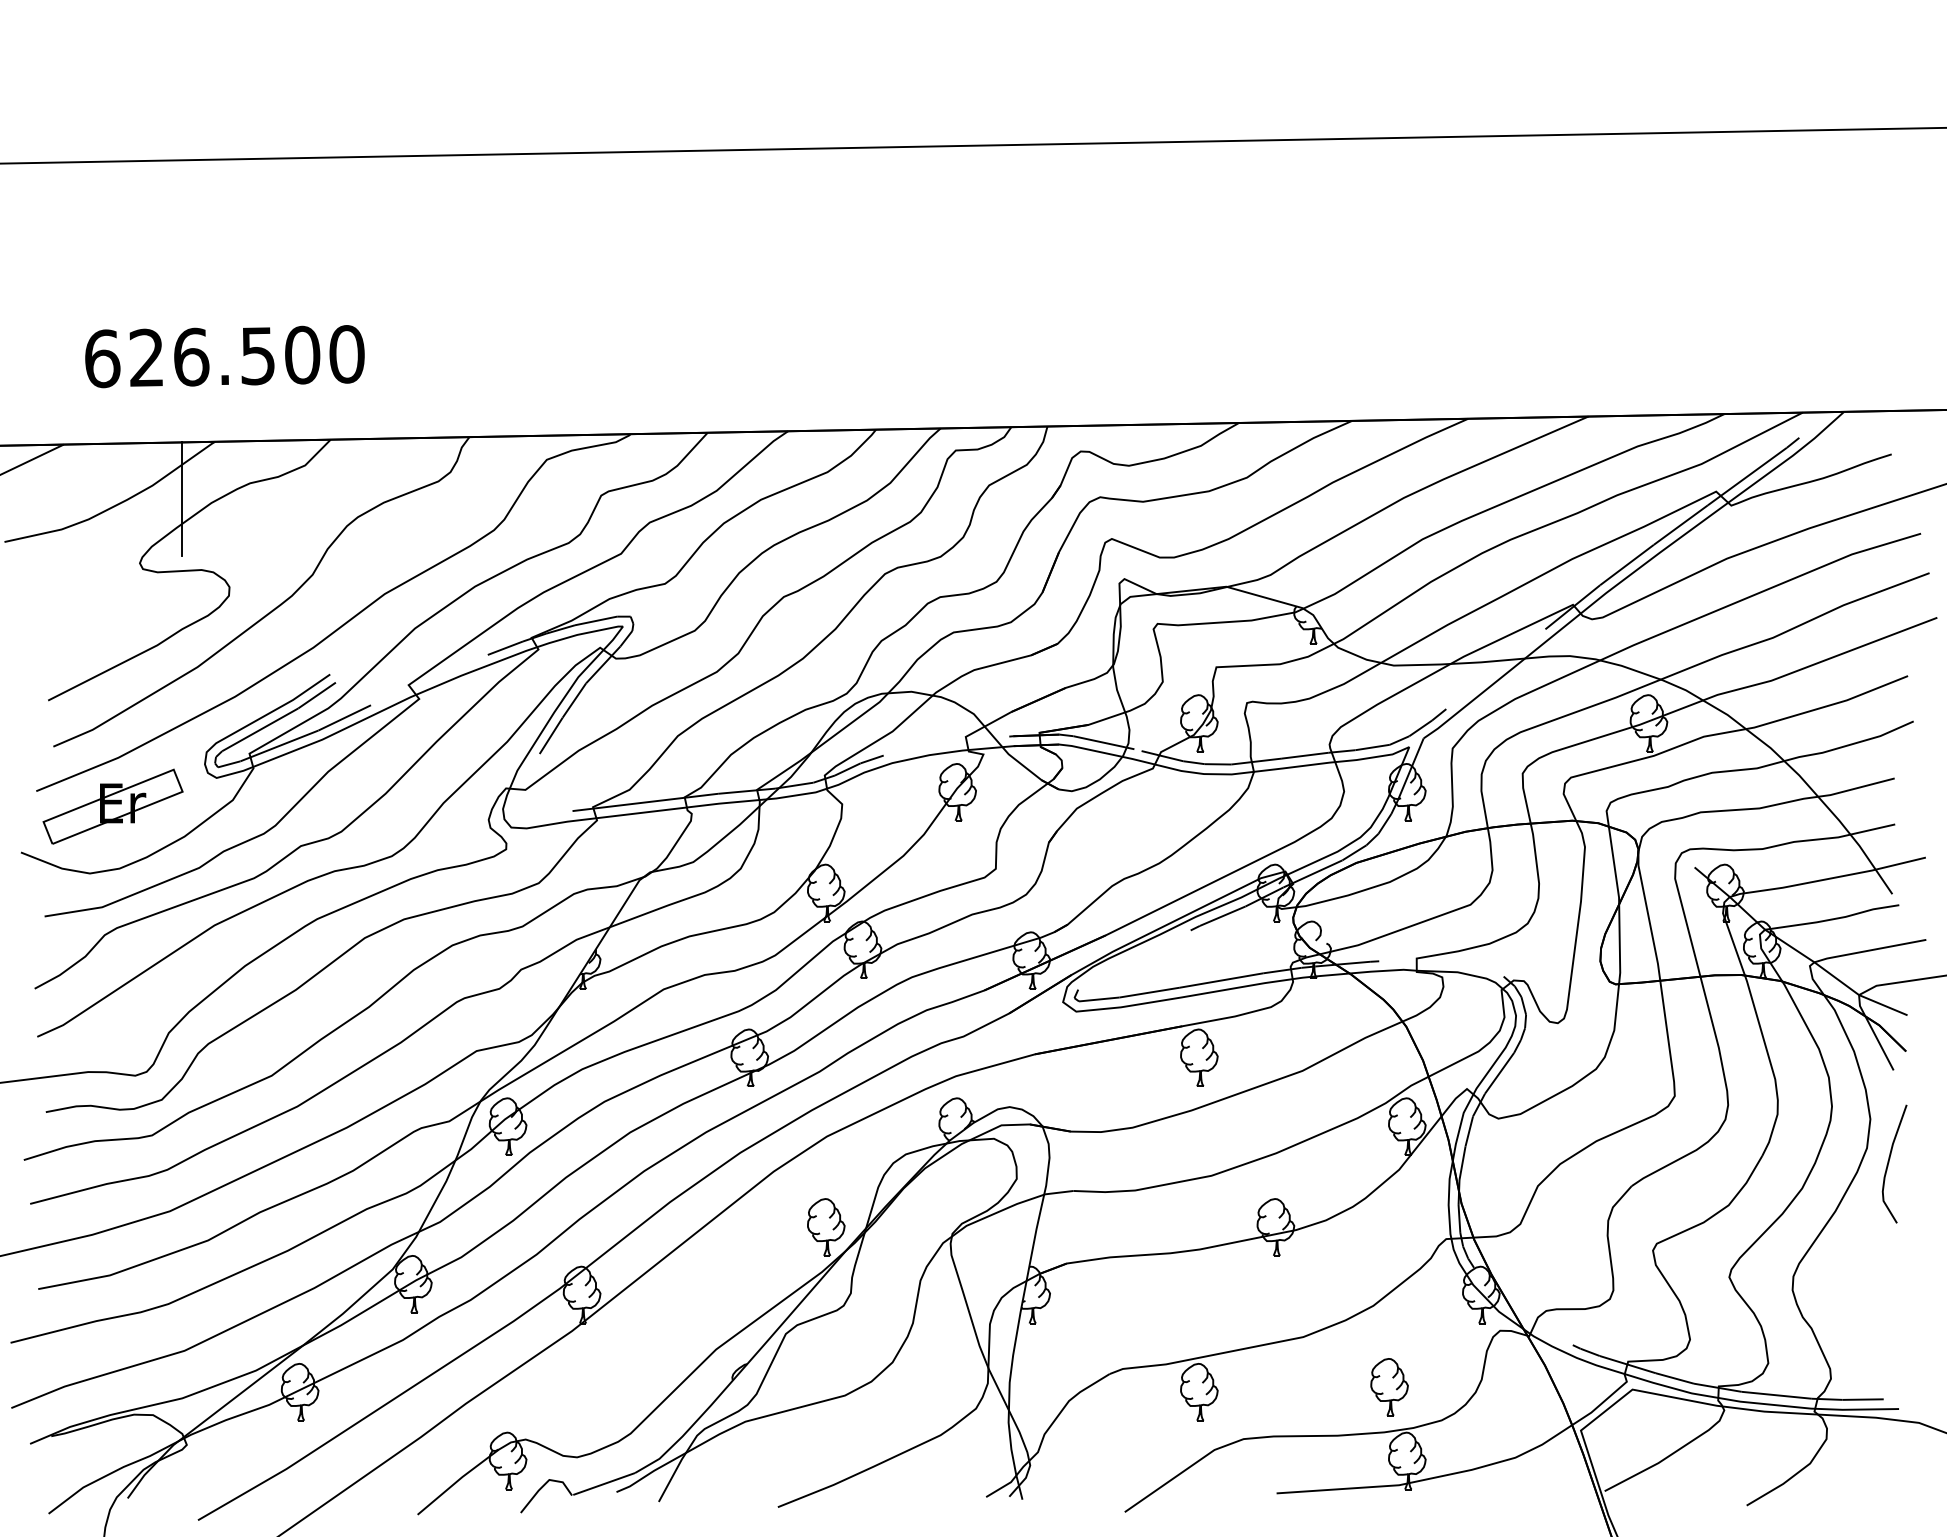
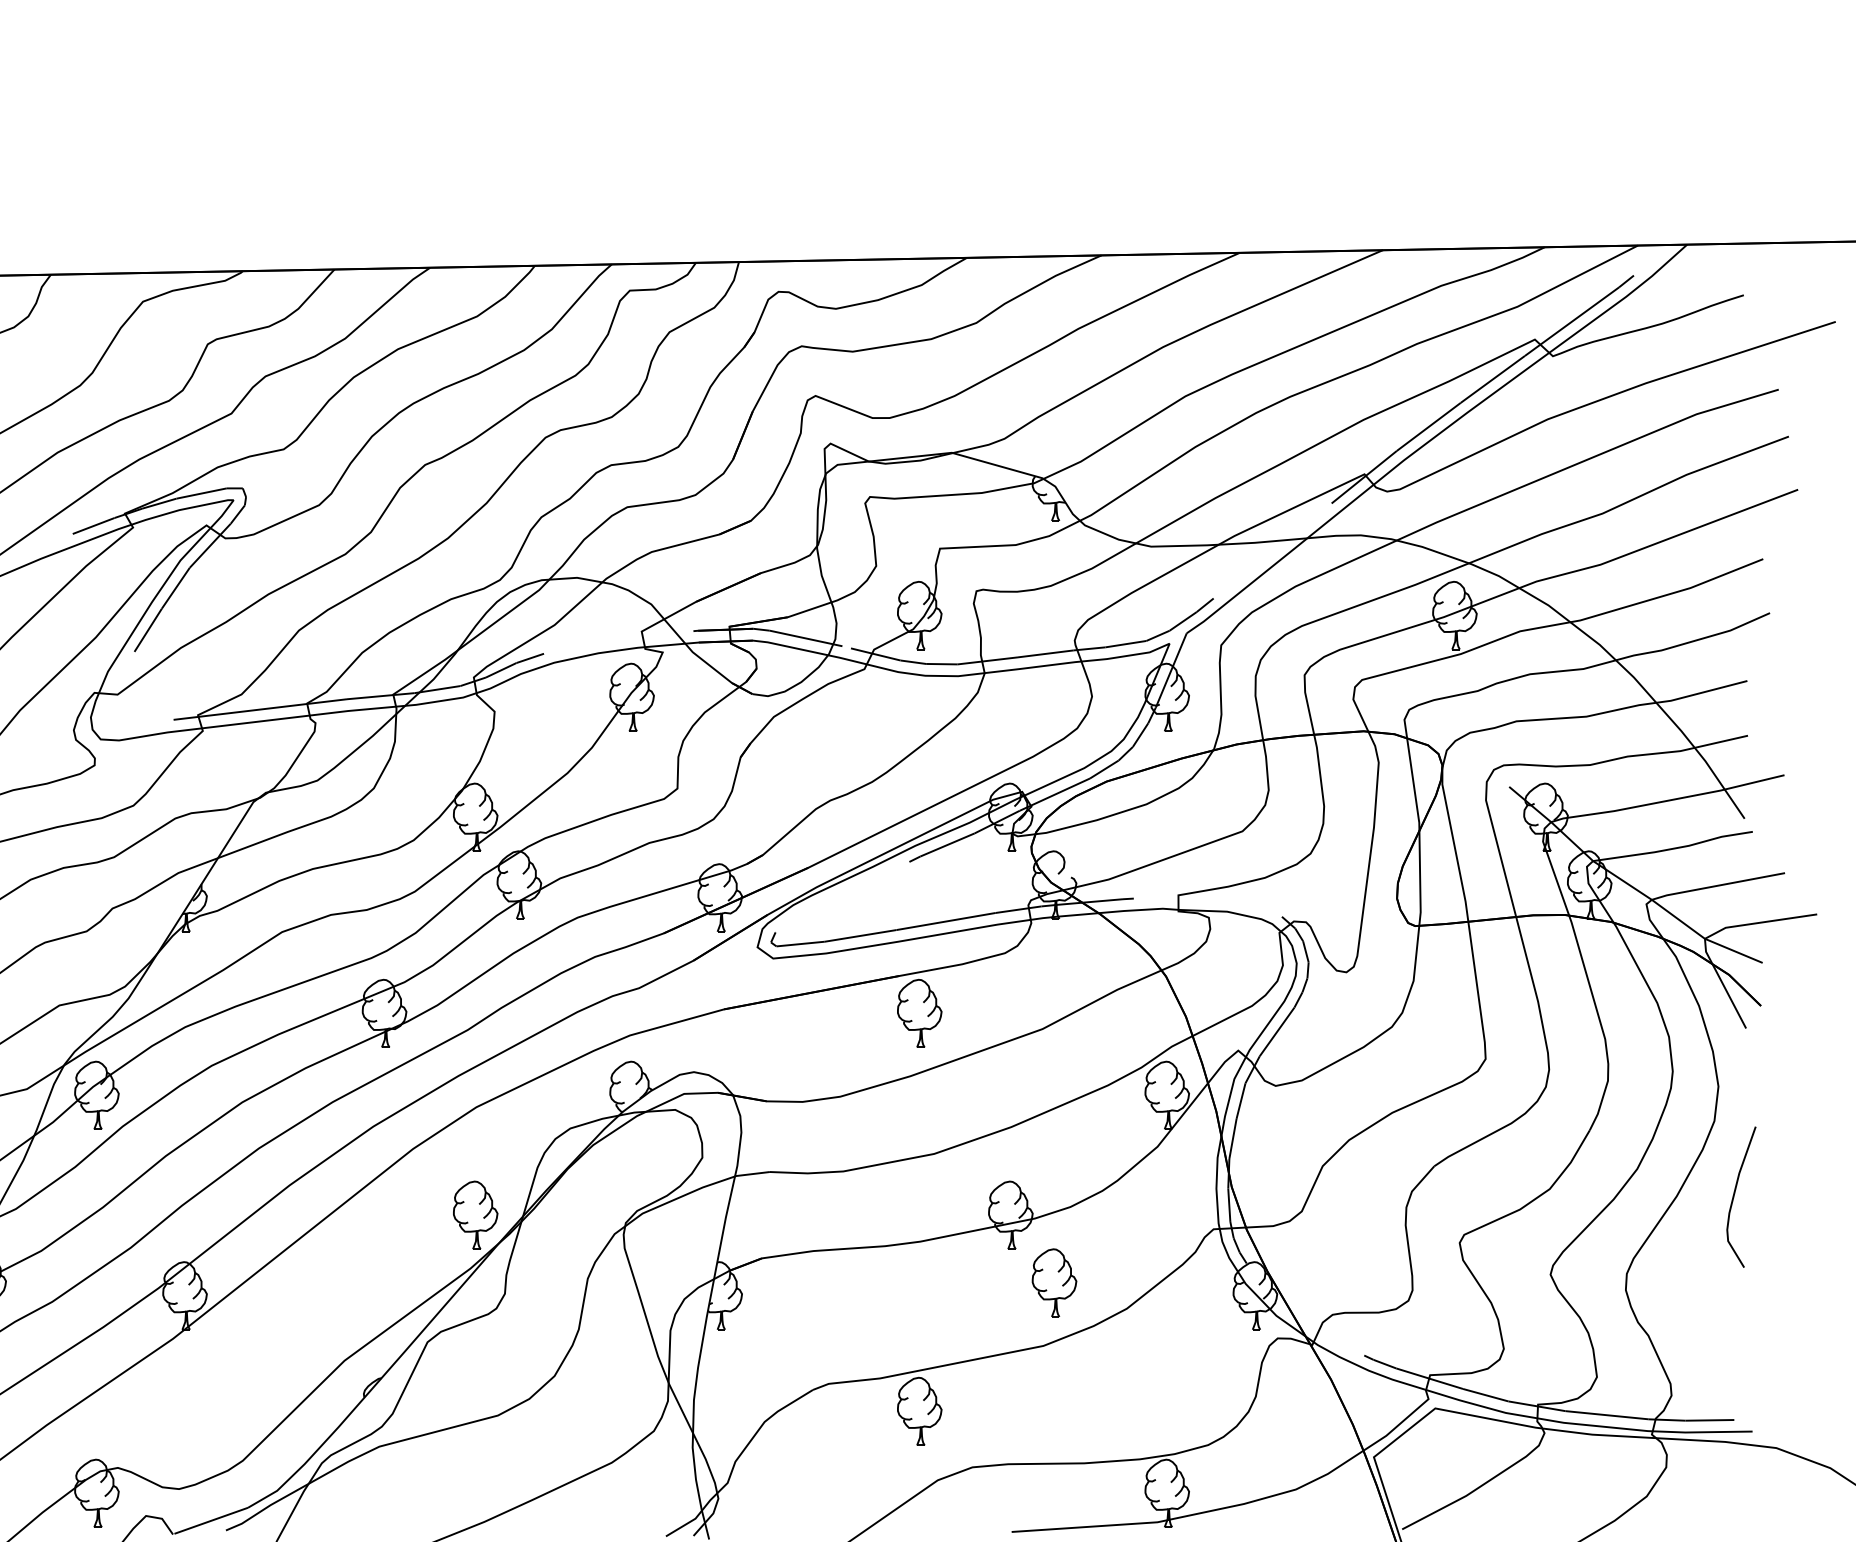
curve: (1889, 1162) -> (1735, 1195), moved
part: (1389, 1387) -> (1054, 1283), moved

